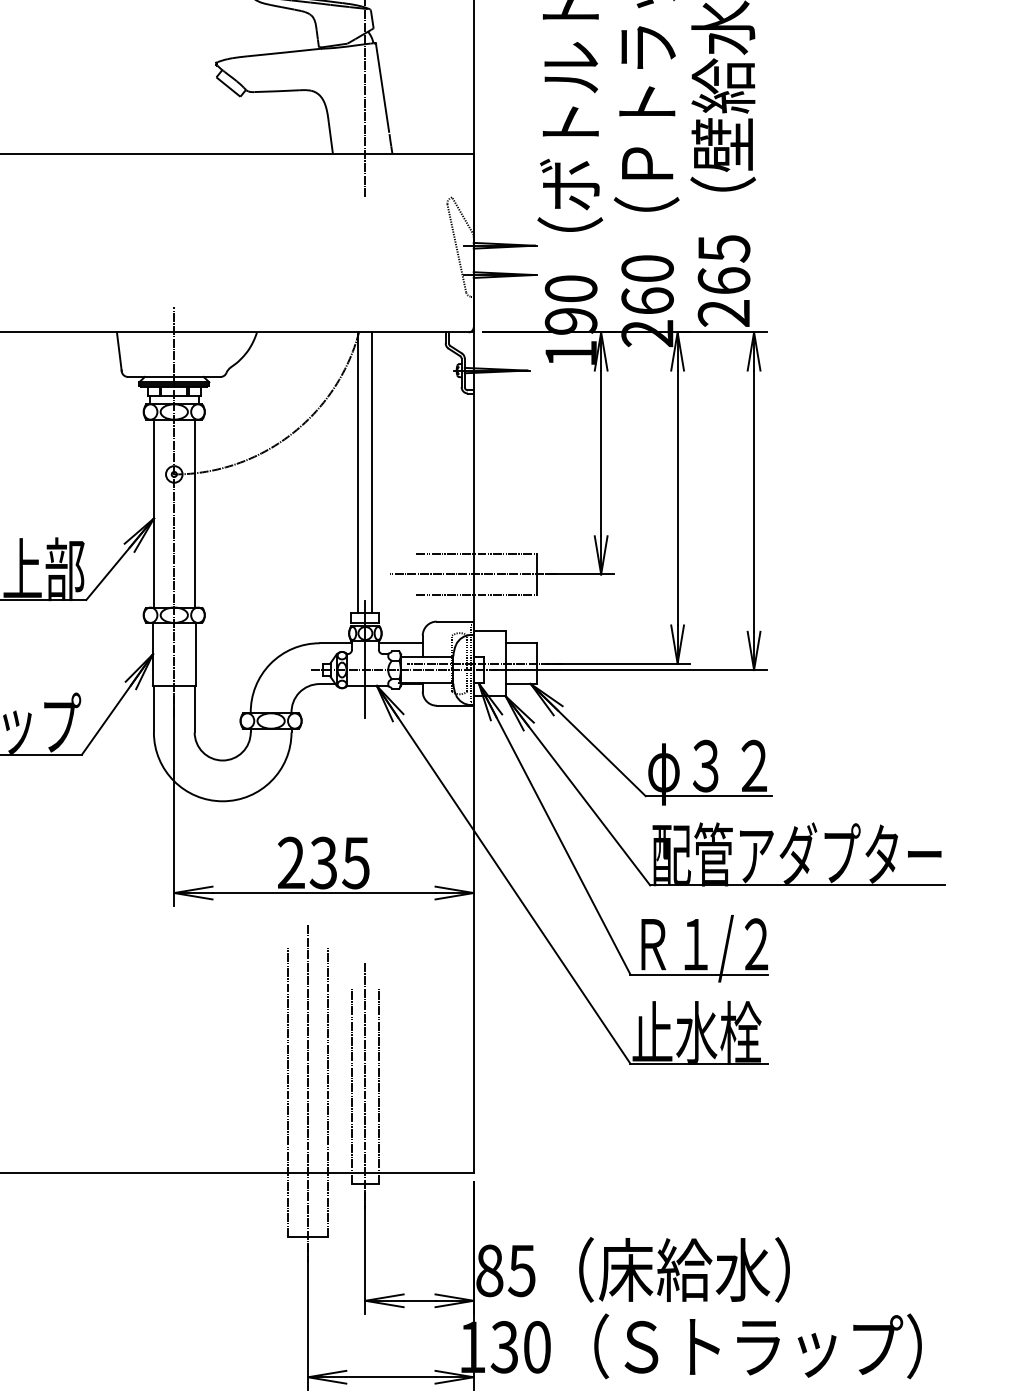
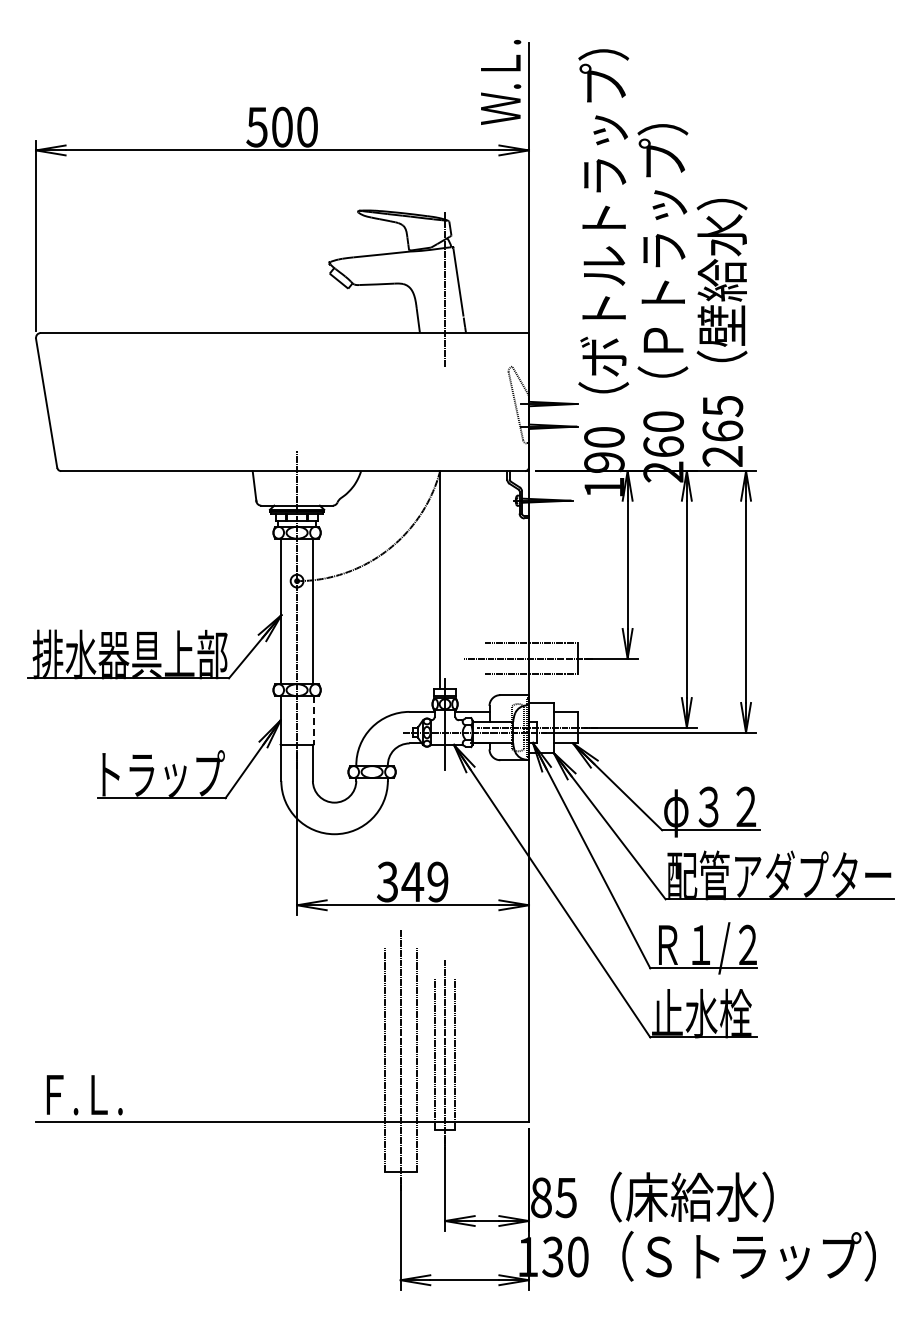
line: (372, 472) -> (450, 579), removed
line: (195, 654) -> (313, 720), solid -> dashed
text: (323, 862) -> (412, 881), 235 -> 349

